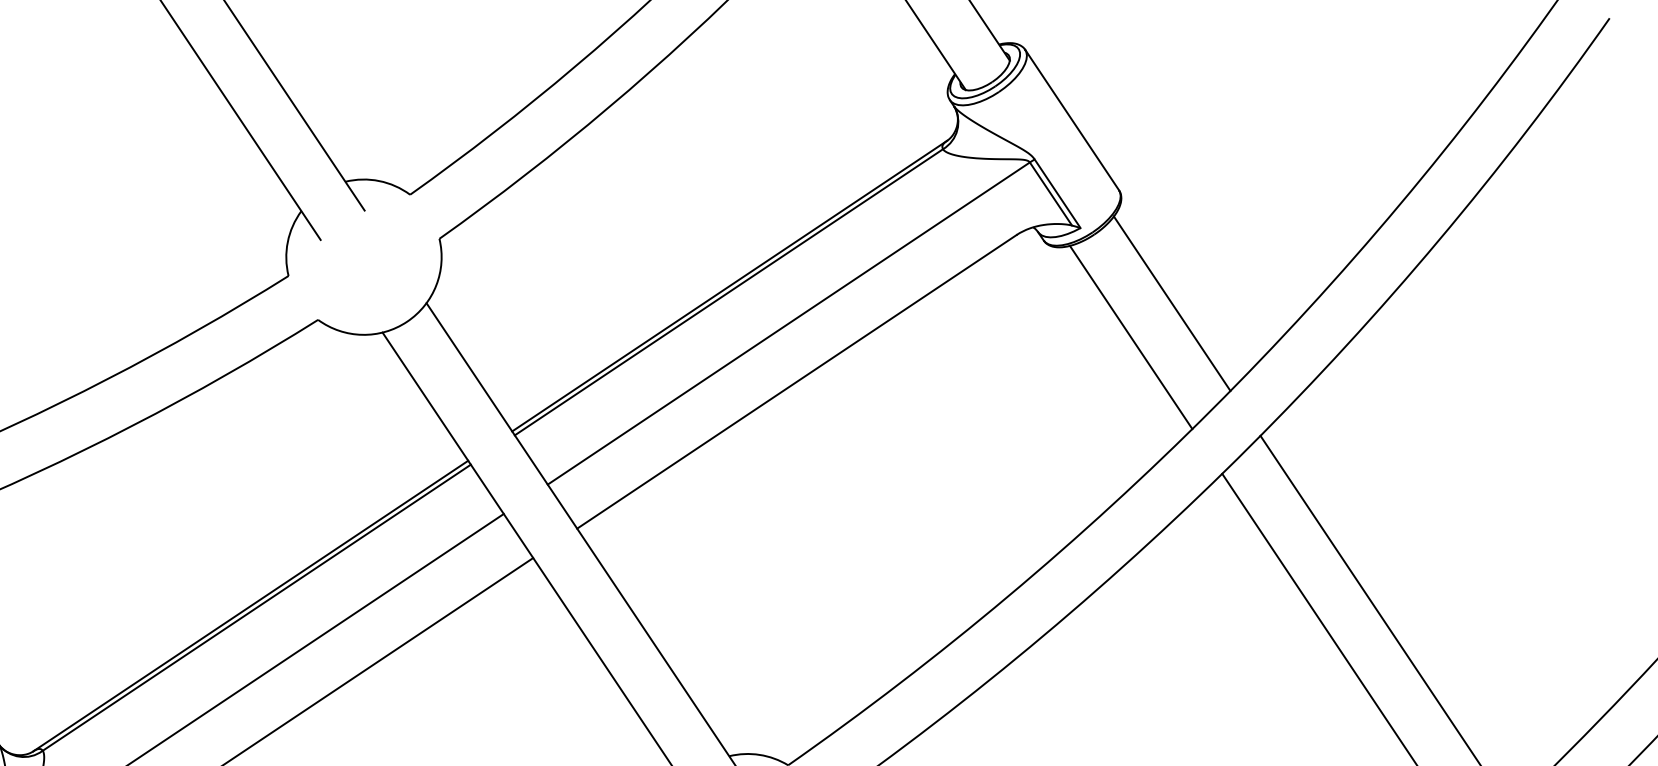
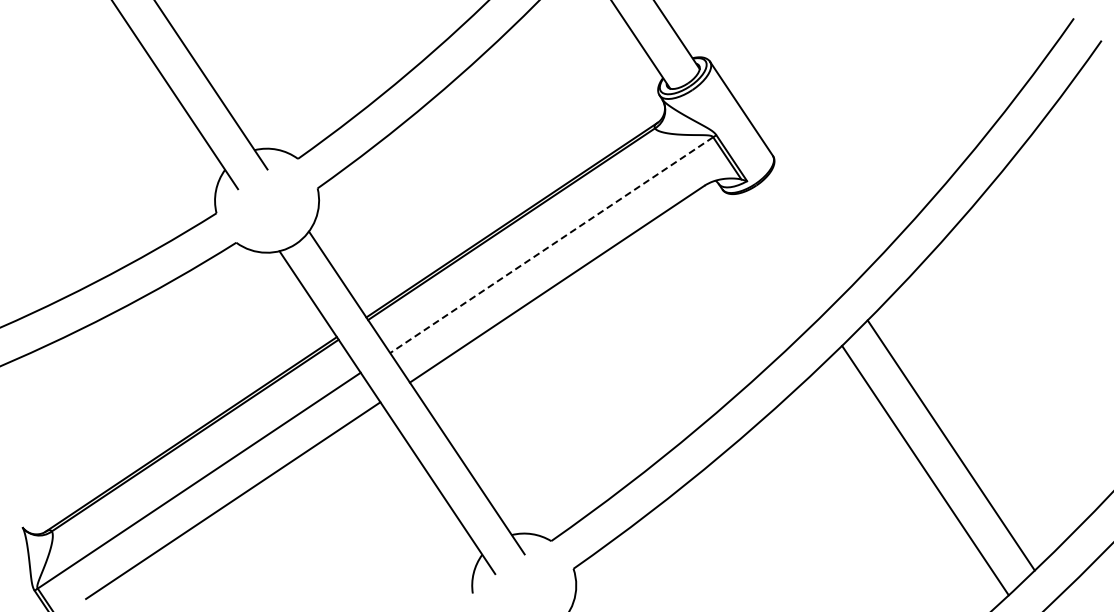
line: (1172, 303) -> (808, 231), removed
line: (788, 324) -> (551, 245), solid -> dashed
line: (1130, 337) -> (780, 254), removed

